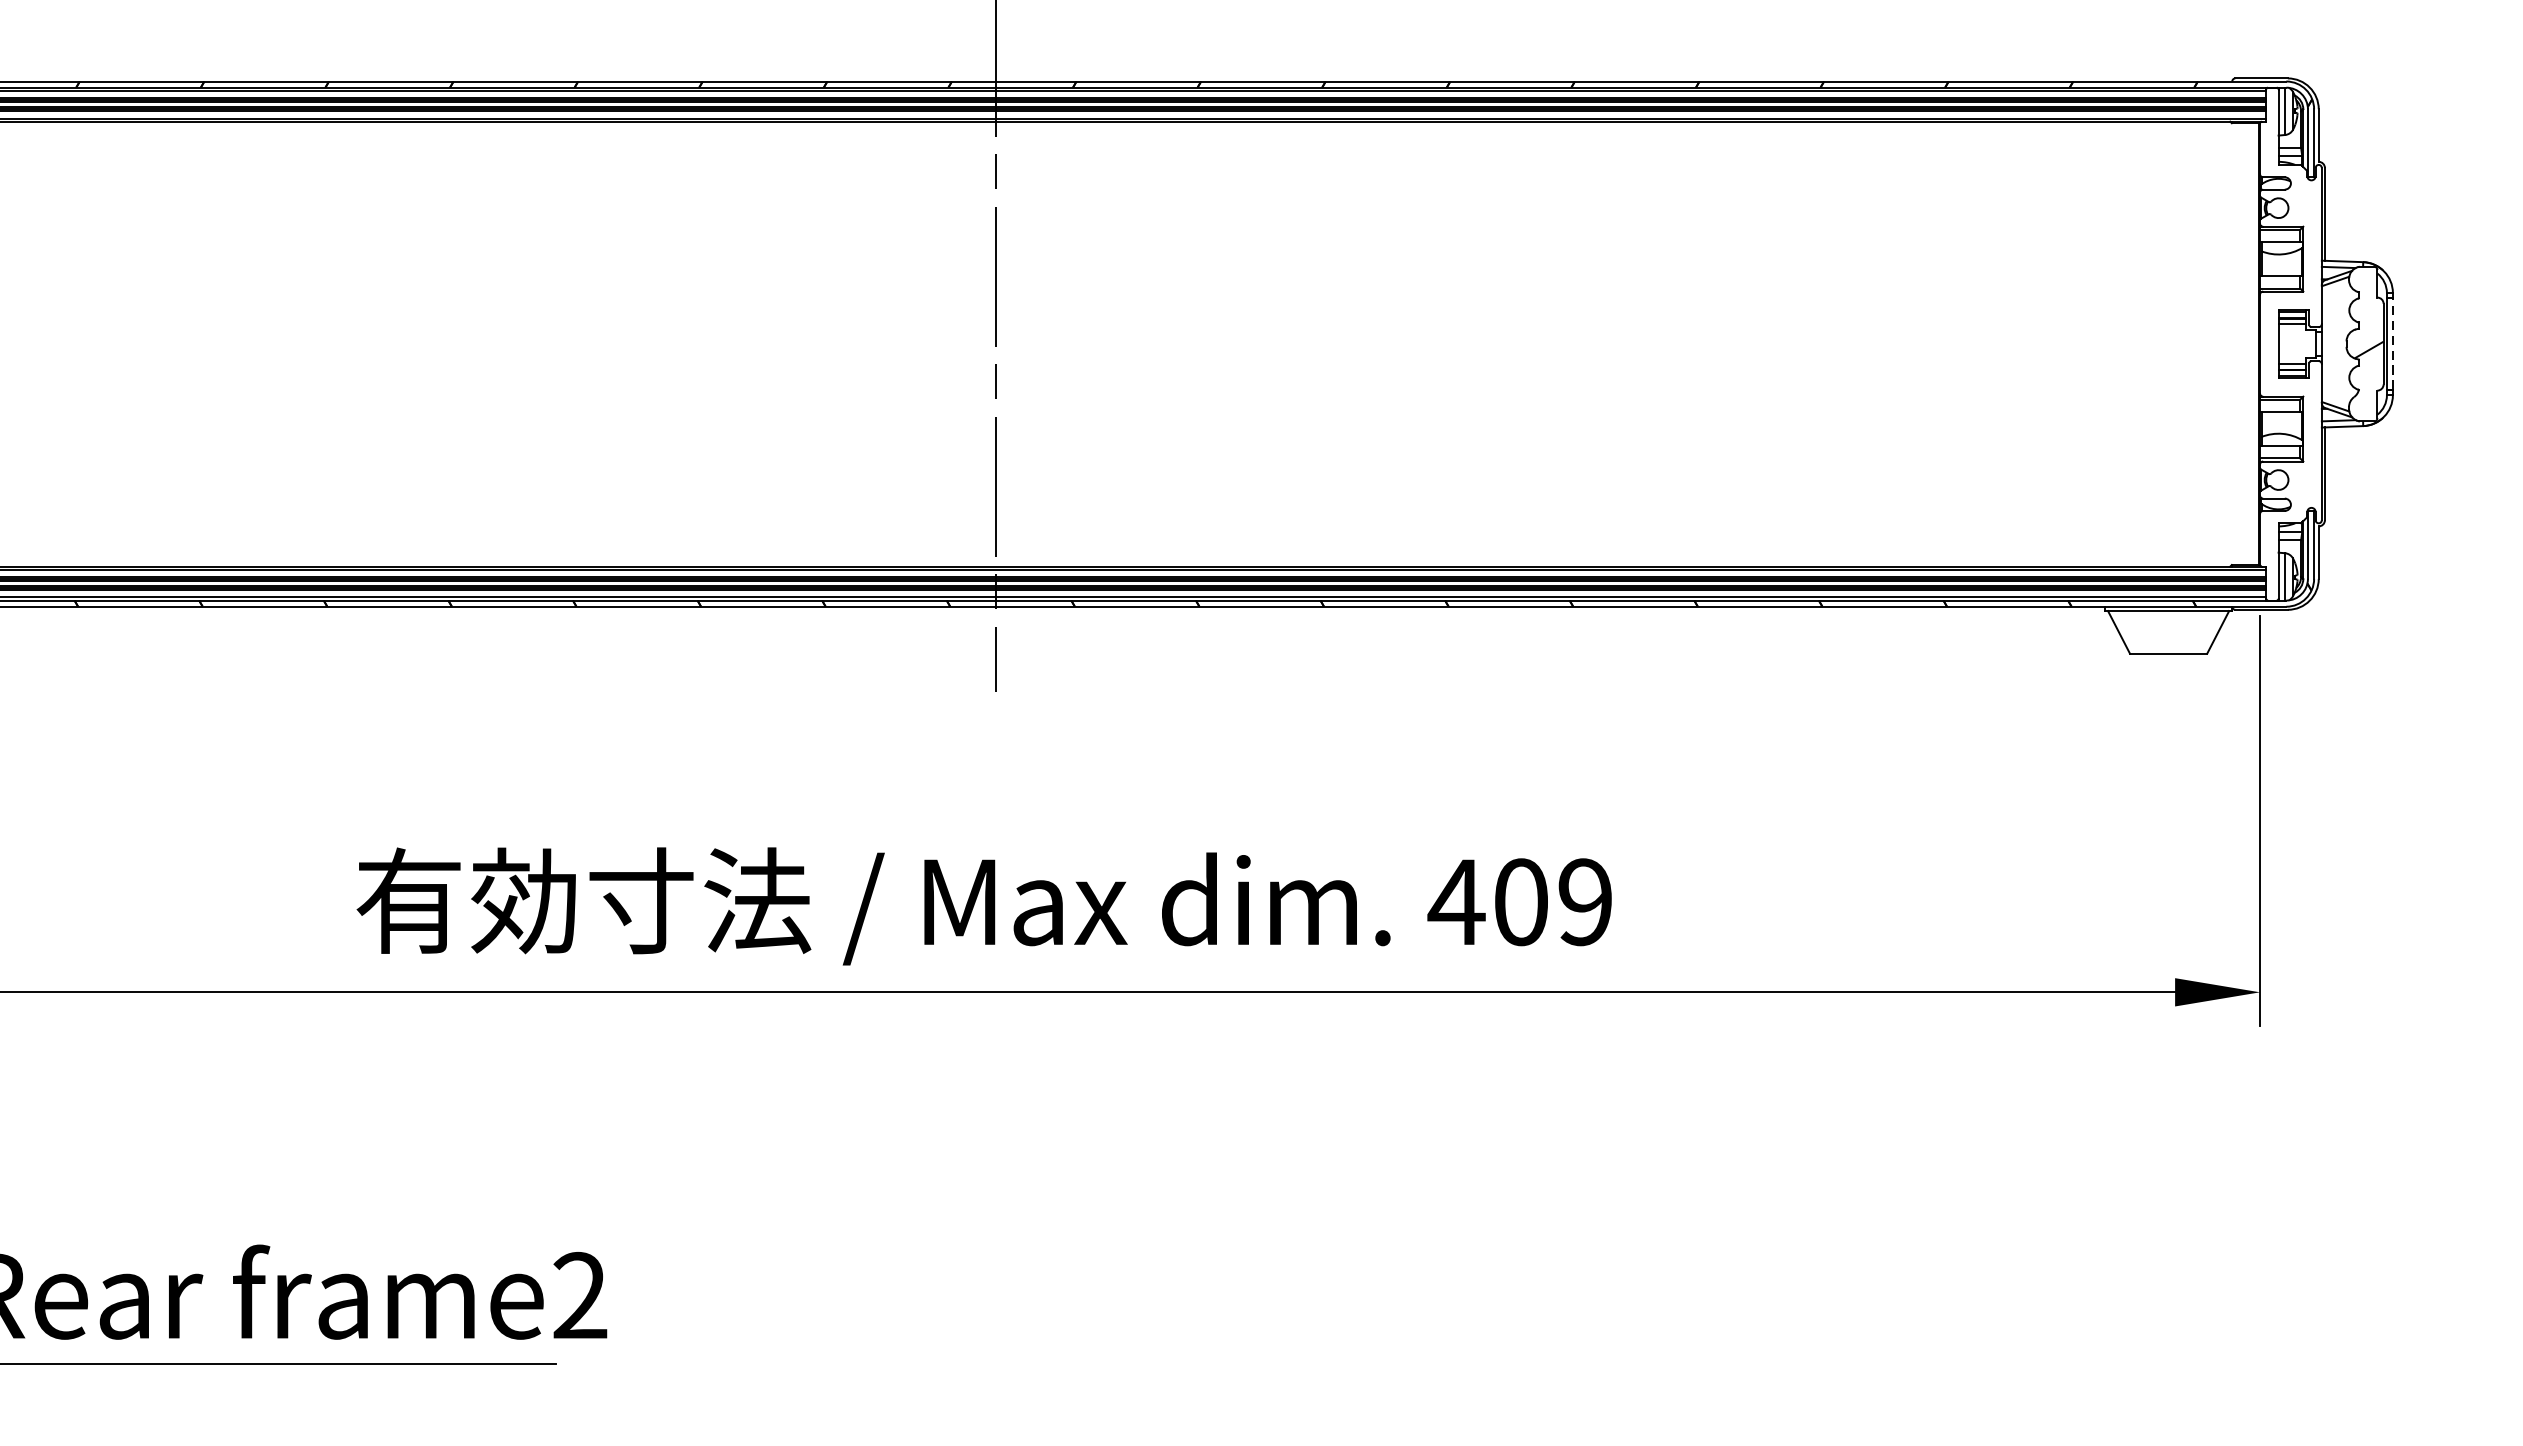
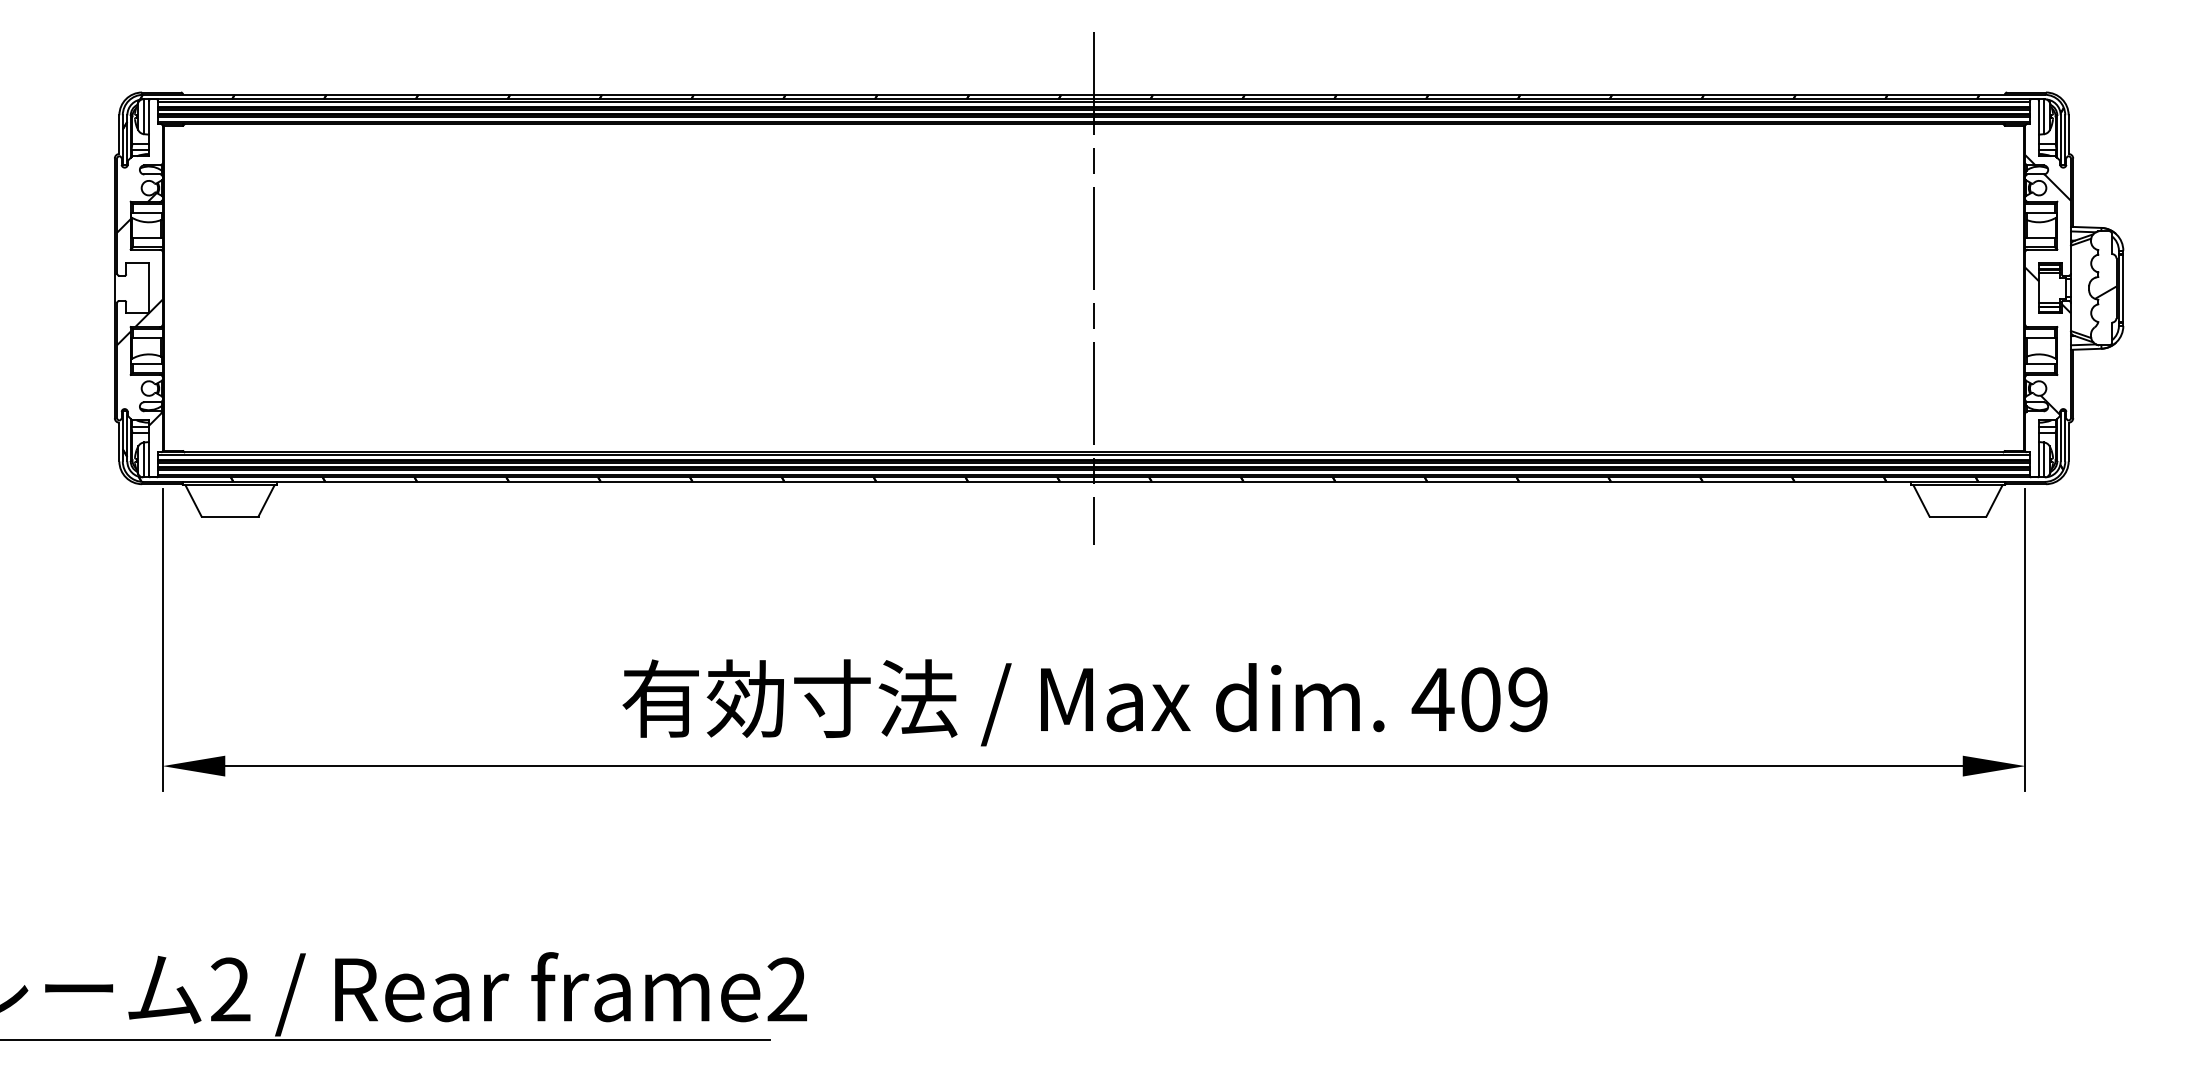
hatch: (2290, 340) -> (2047, 285), added
line: (2393, 344) -> (2123, 288), dashed -> solid

